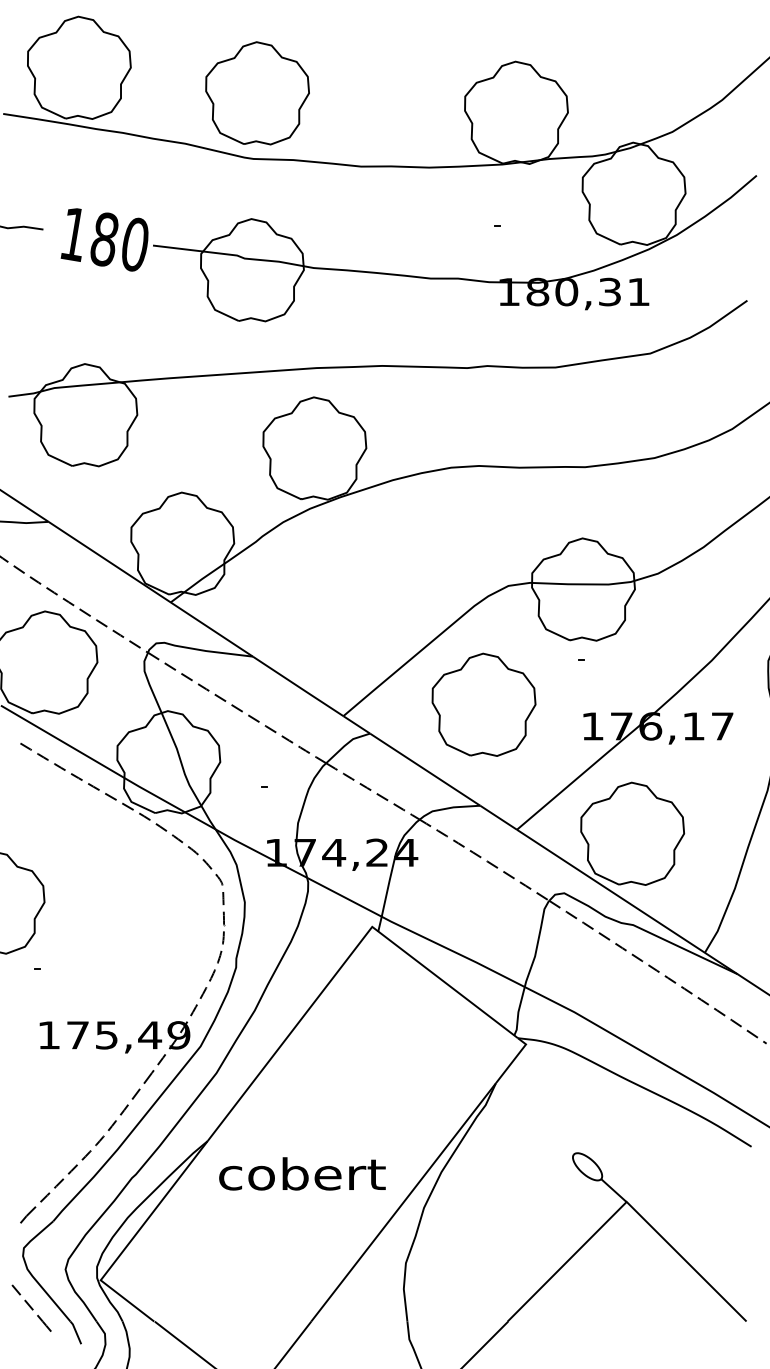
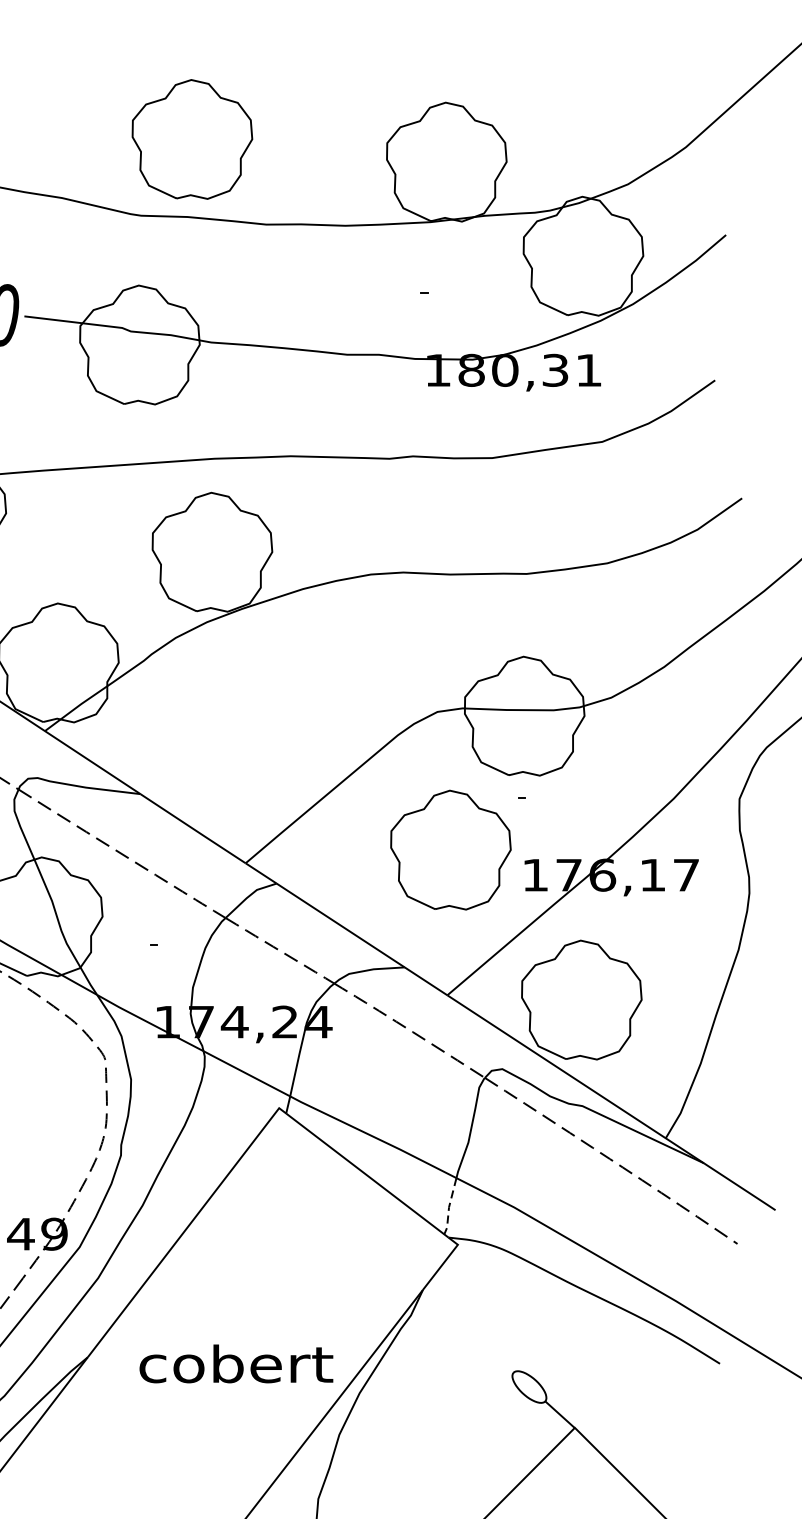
part: (257, 93) -> (192, 139), moved
part: (483, 704) -> (450, 849), moved
line: (518, 1012) -> (449, 1207), solid -> dashed
text: (302, 1173) -> (236, 1363), moved

